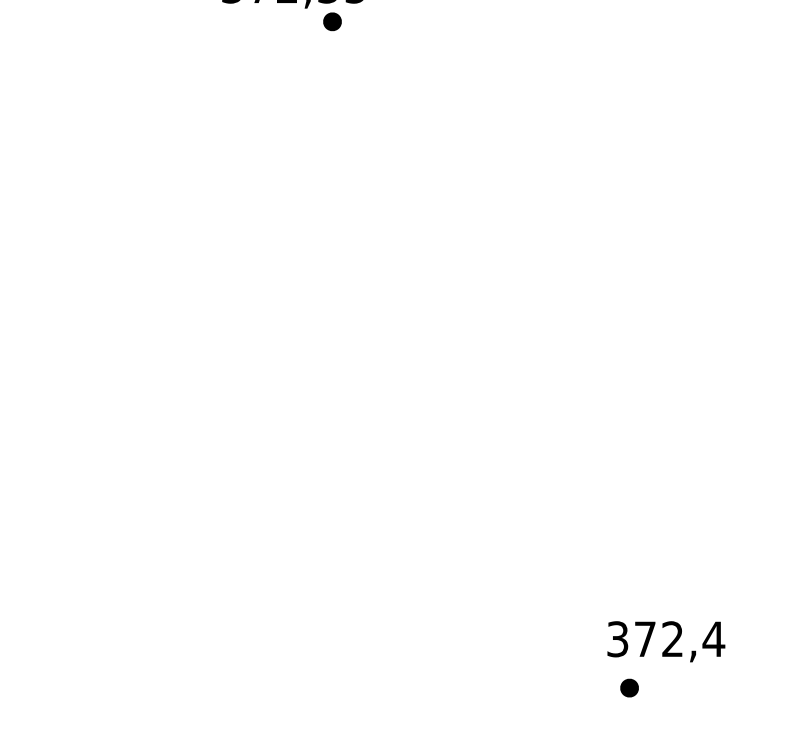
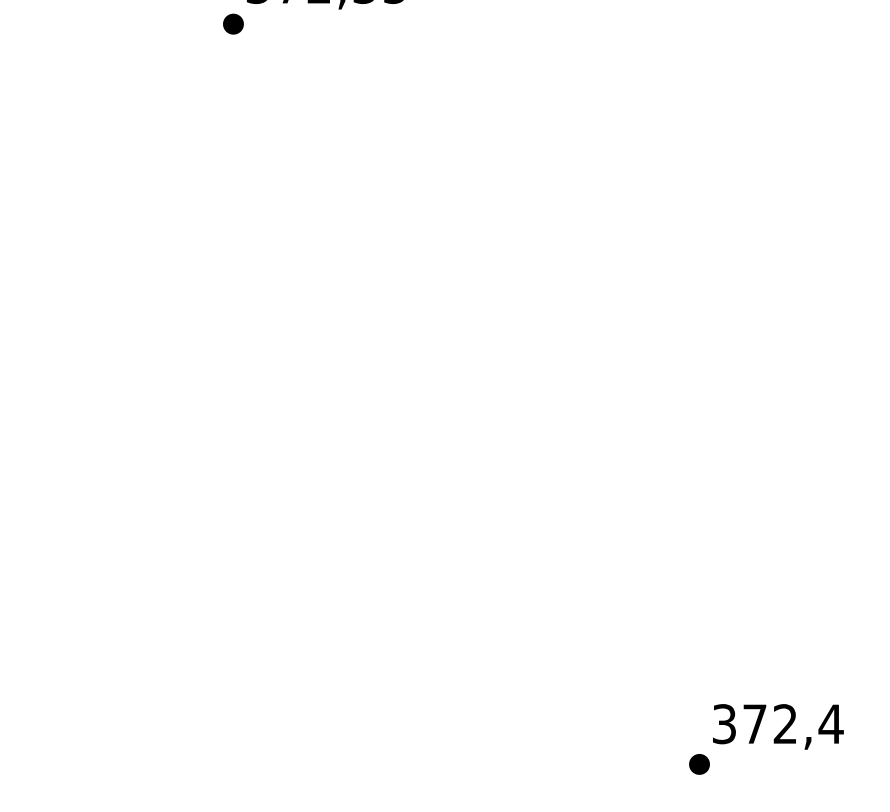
part: (332, 21) -> (233, 23), moved
text: (666, 641) -> (778, 726), moved

